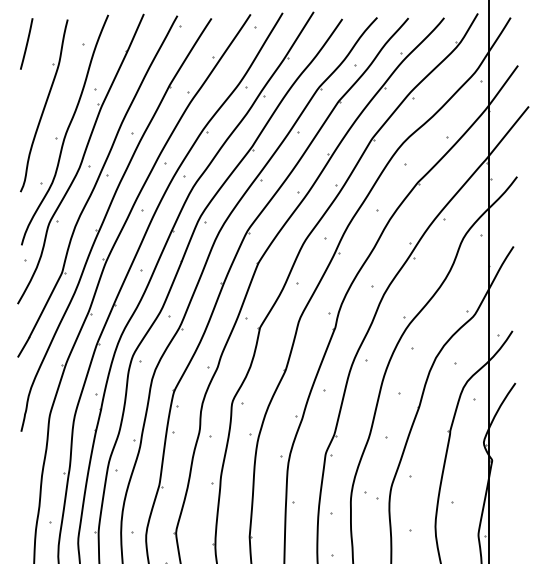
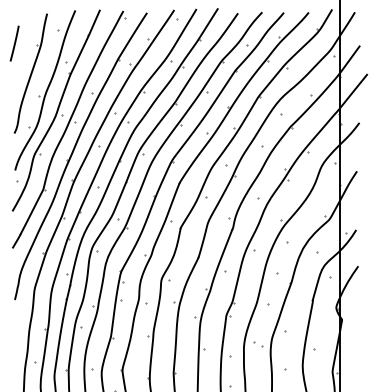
line: (26, 43) -> (14, 43), moved

